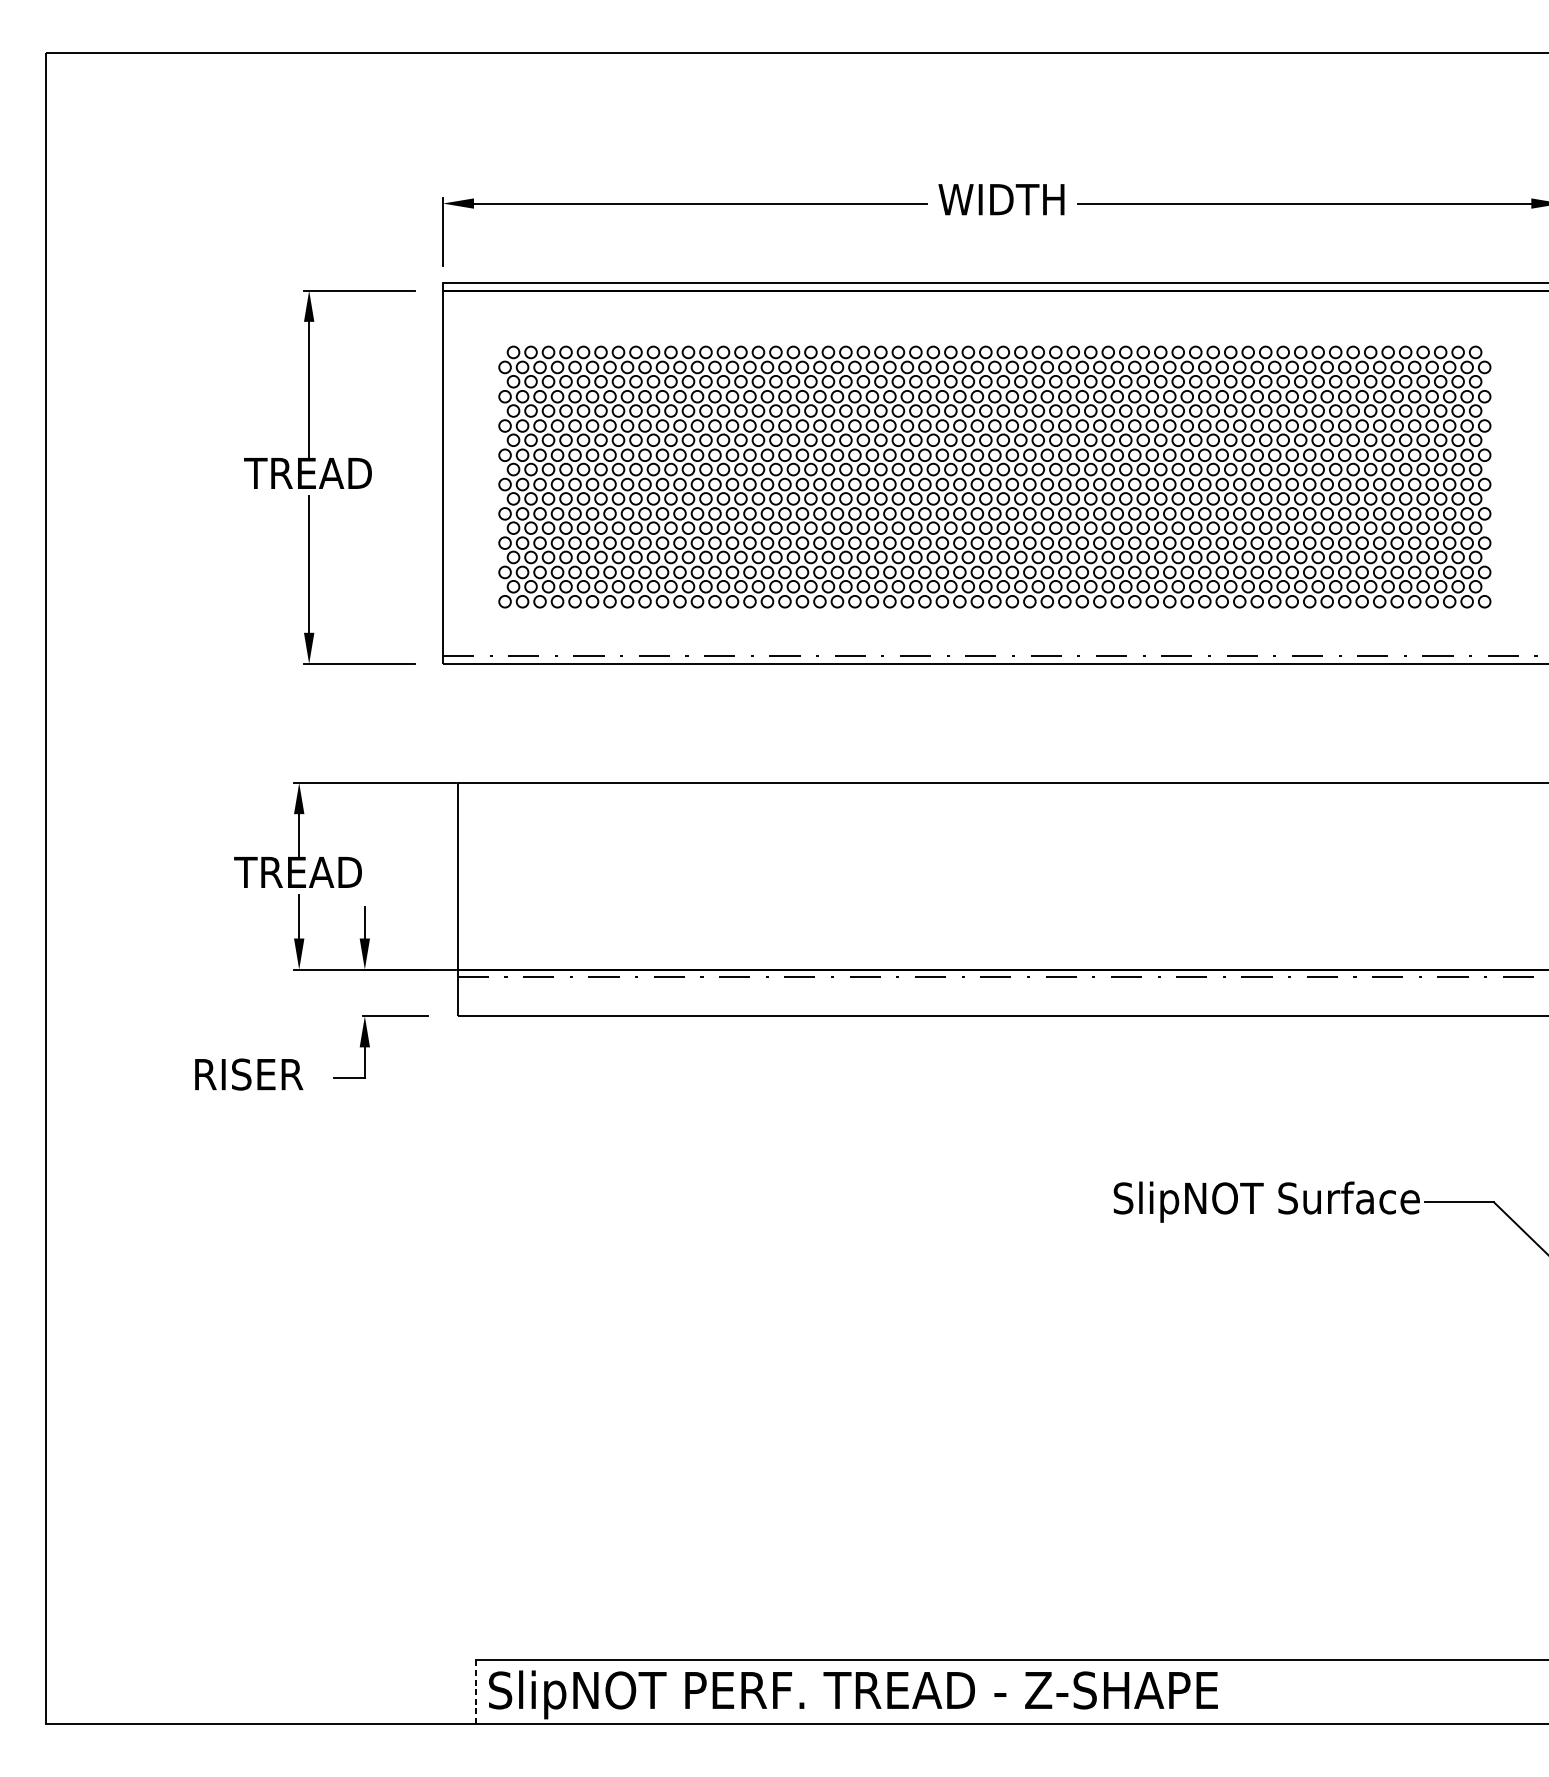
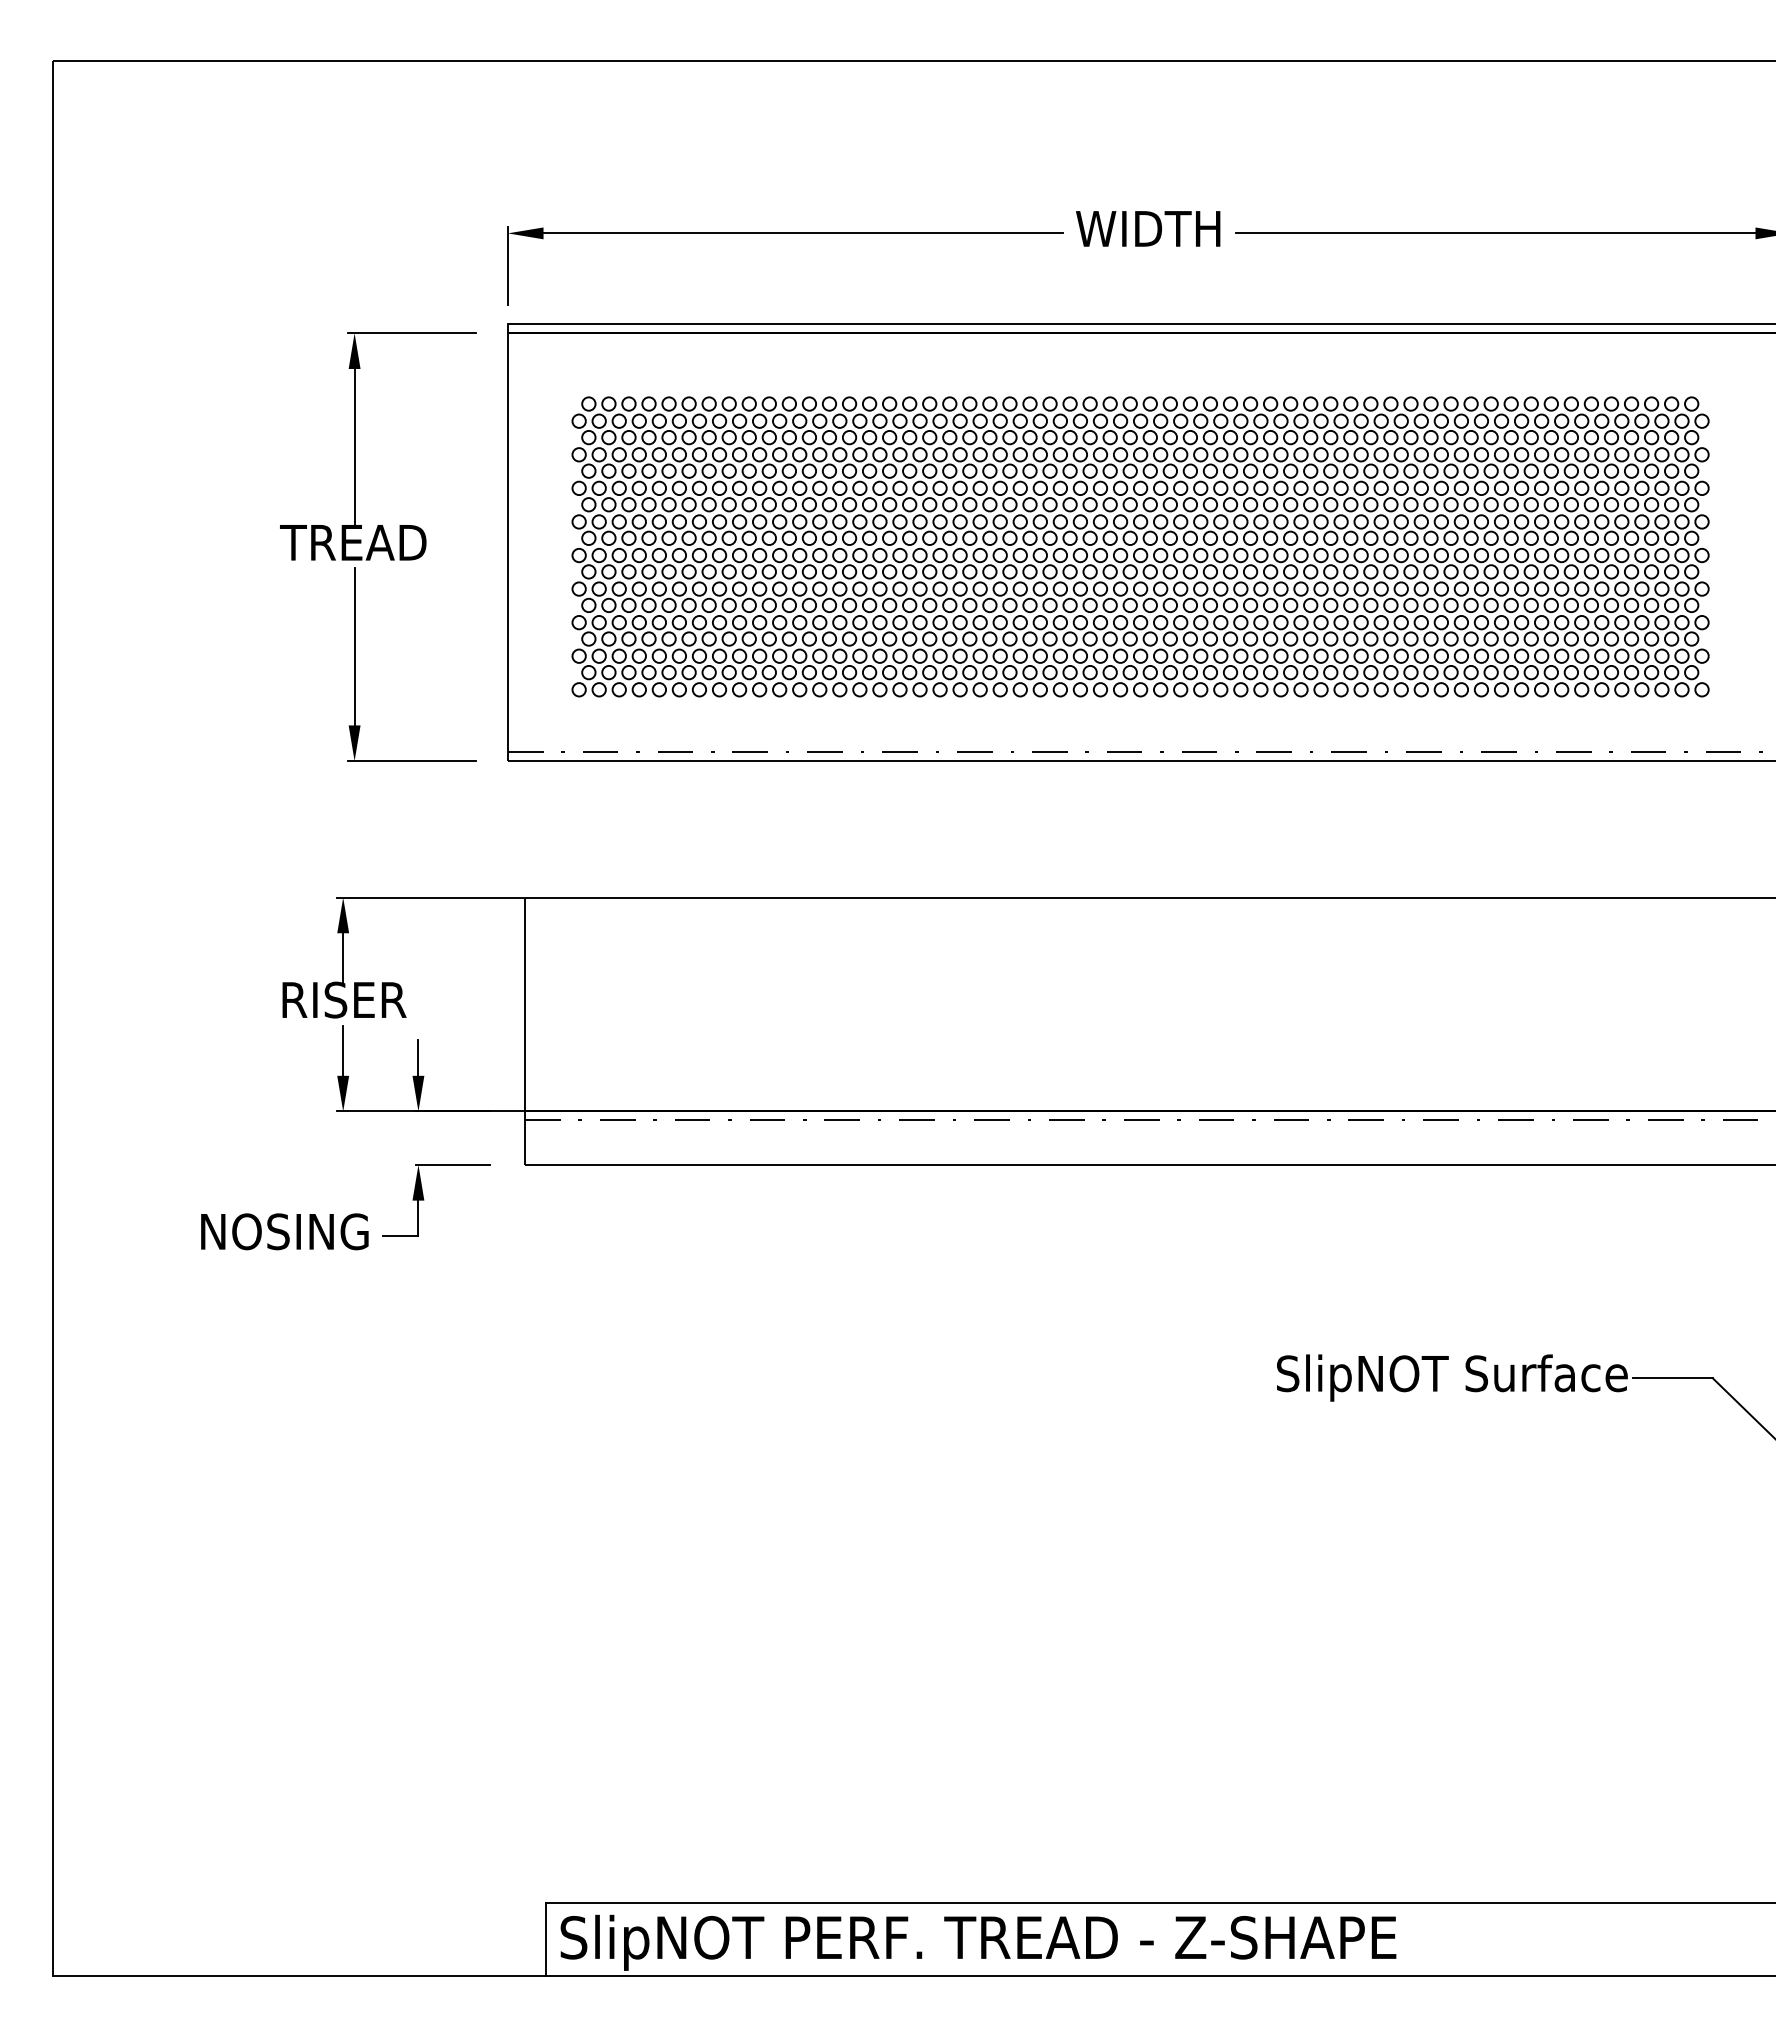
text: (297, 871) -> (341, 999), TREAD -> RISER
text: (248, 1074) -> (284, 1231), RISER -> NOSING
line: (475, 1692) -> (545, 1940), dashed -> solid

